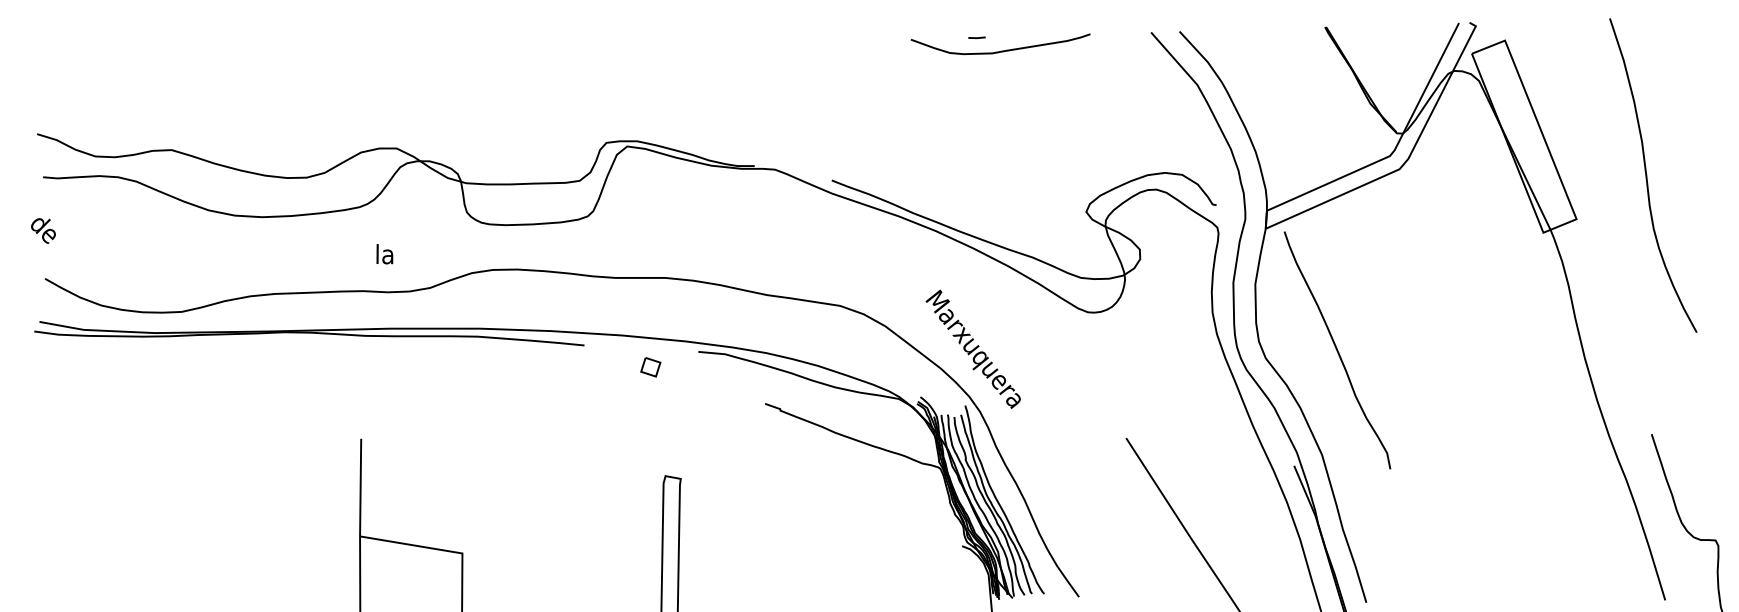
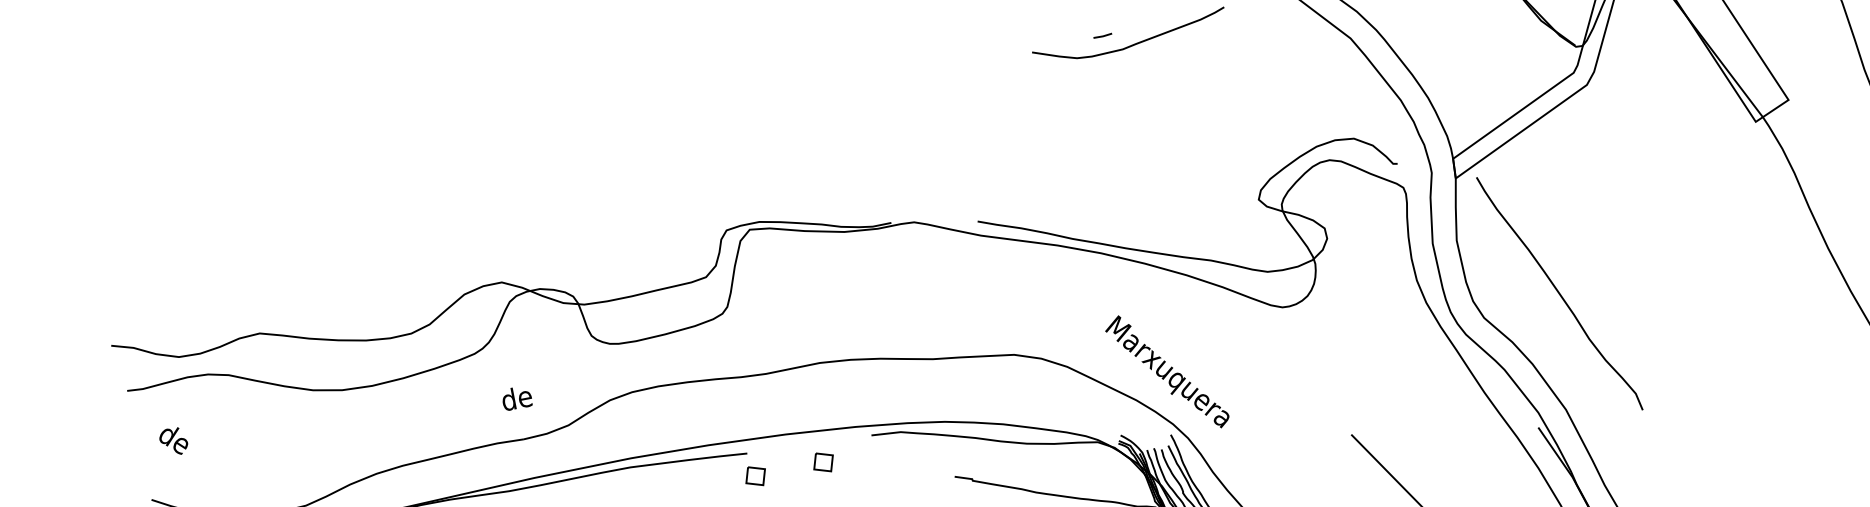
text: (43, 230) -> (173, 441), moved
text: (388, 254) -> (516, 398), la -> de
part: (587, 367) -> (755, 476), added

